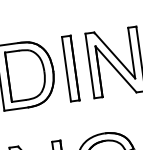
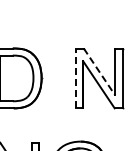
line: (114, 56) -> (99, 72), solid -> dashed
line: (89, 66) -> (75, 78), solid -> dashed
part: (70, 68) -> (57, 78), removed

